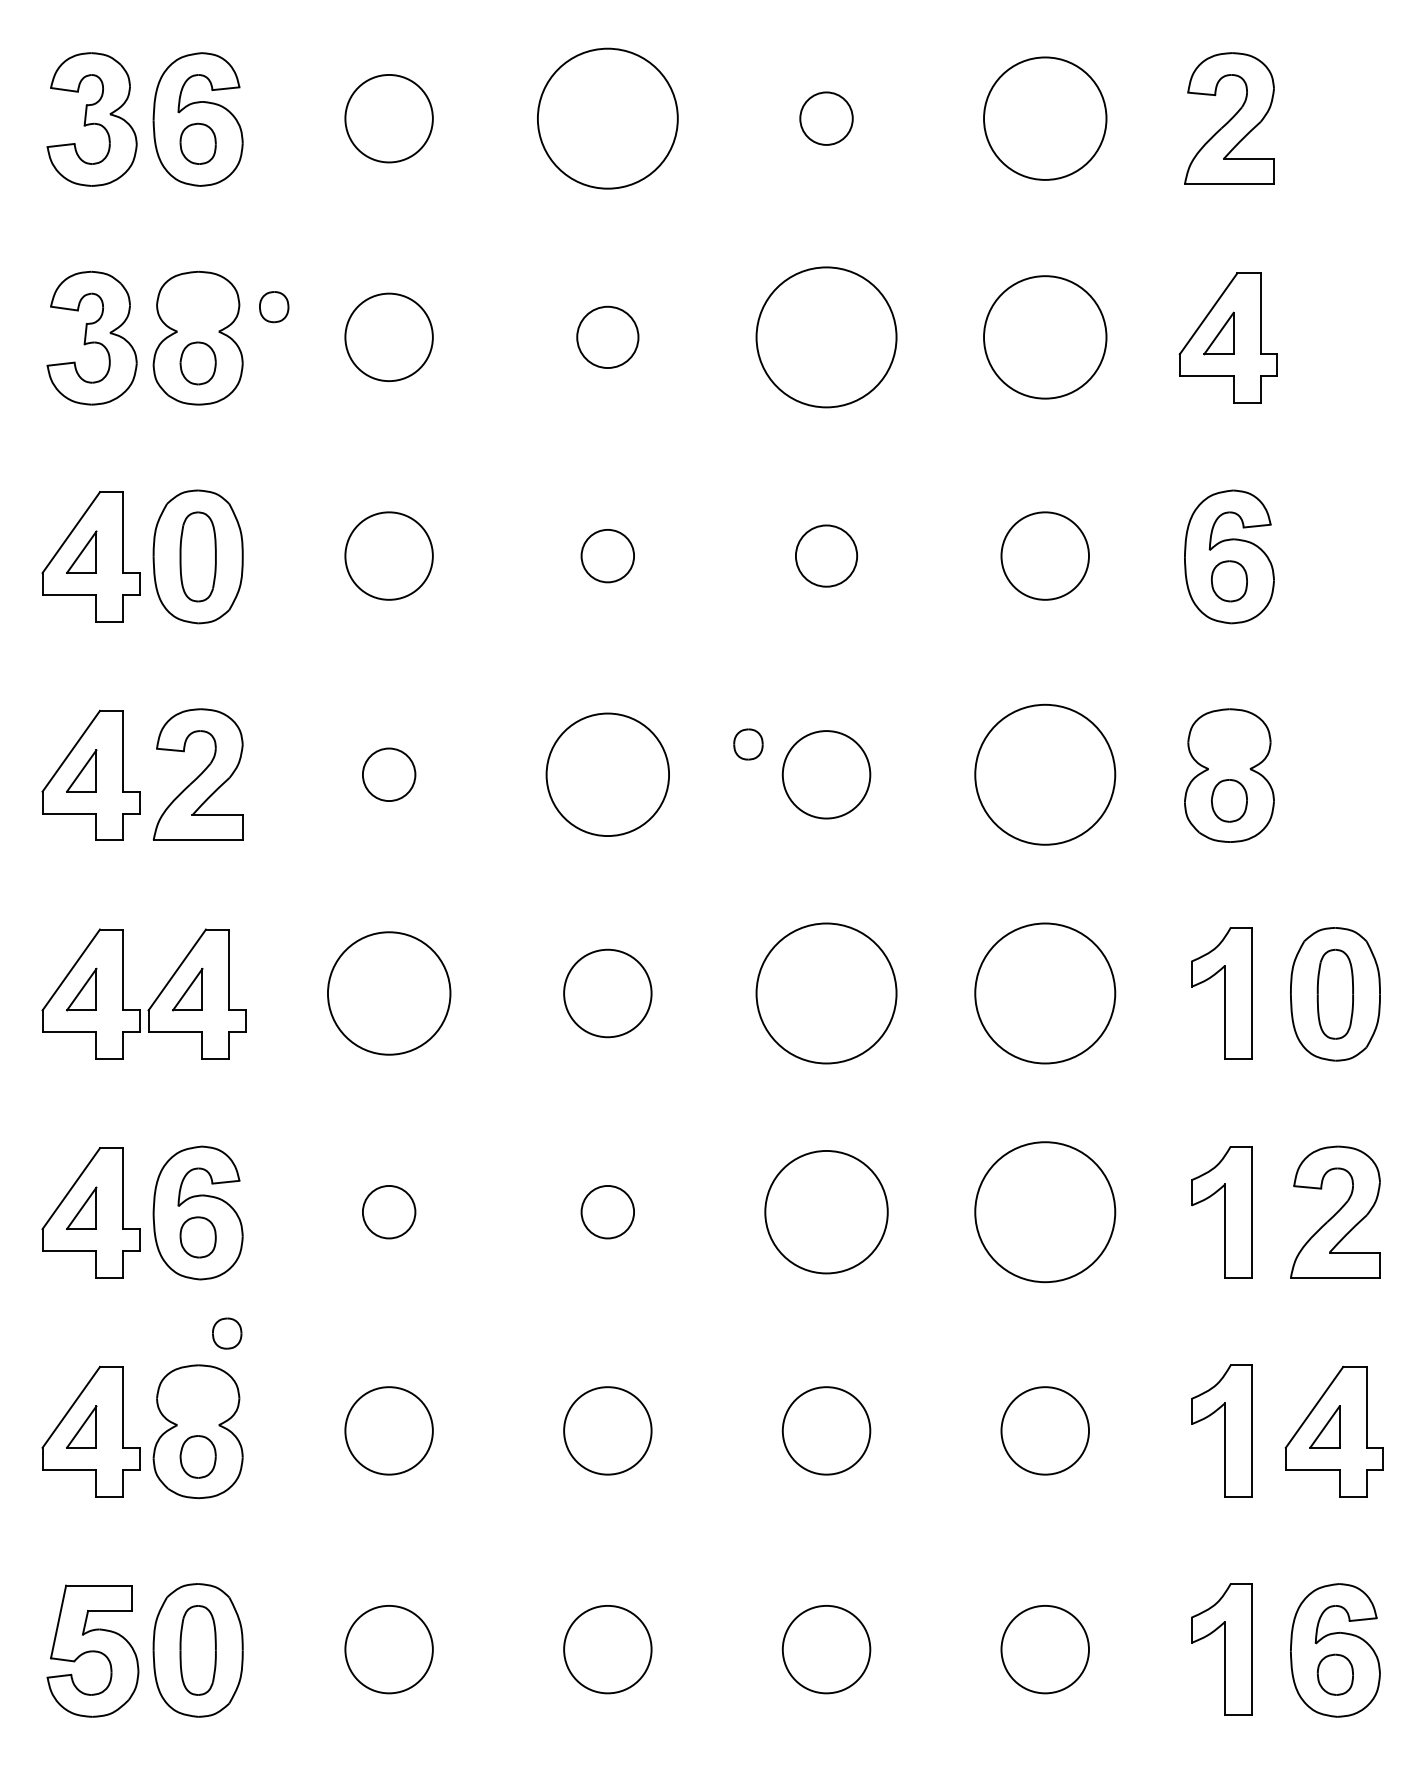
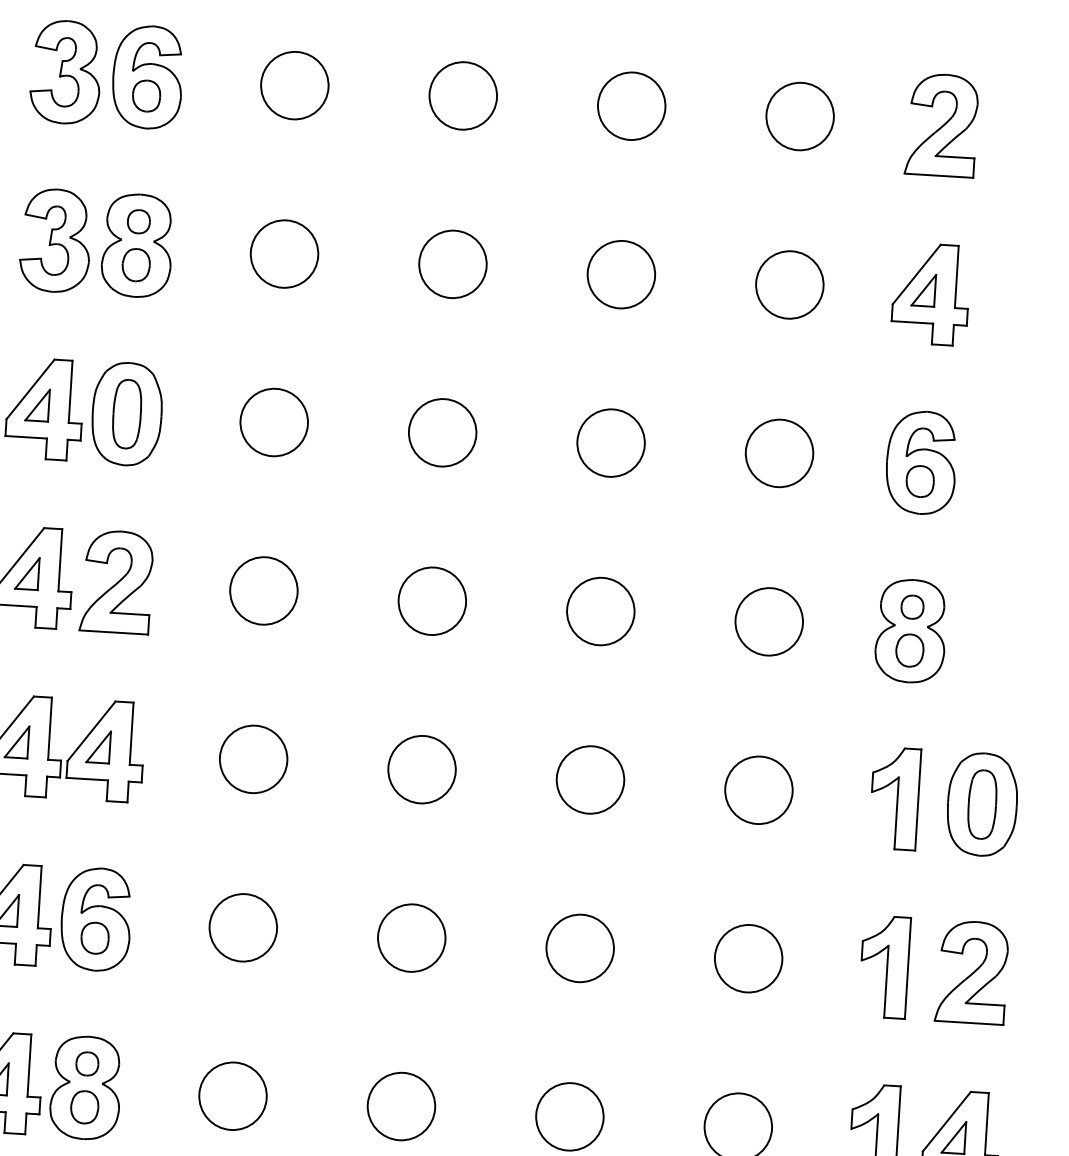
circle: (607, 118) -> (463, 95), size x0.62
circle: (826, 118) -> (631, 106), size x1.67
circle: (1044, 118) -> (799, 116), size x0.71
part: (274, 307) -> (139, 222), moved
circle: (607, 337) -> (452, 264), size x1.43
circle: (826, 337) -> (621, 274), size x0.62
circle: (1044, 337) -> (789, 285), size x0.71
circle: (607, 555) -> (442, 432), size x1.67
circle: (826, 555) -> (611, 442), size x1.43
part: (748, 744) -> (912, 607), moved
circle: (388, 774) -> (263, 590), size x1.67
circle: (607, 774) -> (432, 601), size x0.71
circle: (1044, 774) -> (768, 621), size x0.62
circle: (388, 993) -> (253, 759), size x0.71
circle: (826, 993) -> (590, 779), size x0.62
circle: (1044, 993) -> (758, 790), size x0.62
circle: (388, 1211) -> (242, 927), size x1.67
circle: (607, 1211) -> (411, 937), size x1.67
circle: (826, 1211) -> (580, 947), size x0.71
circle: (1044, 1211) -> (748, 958), size x0.62
part: (227, 1333) -> (87, 1063), moved

